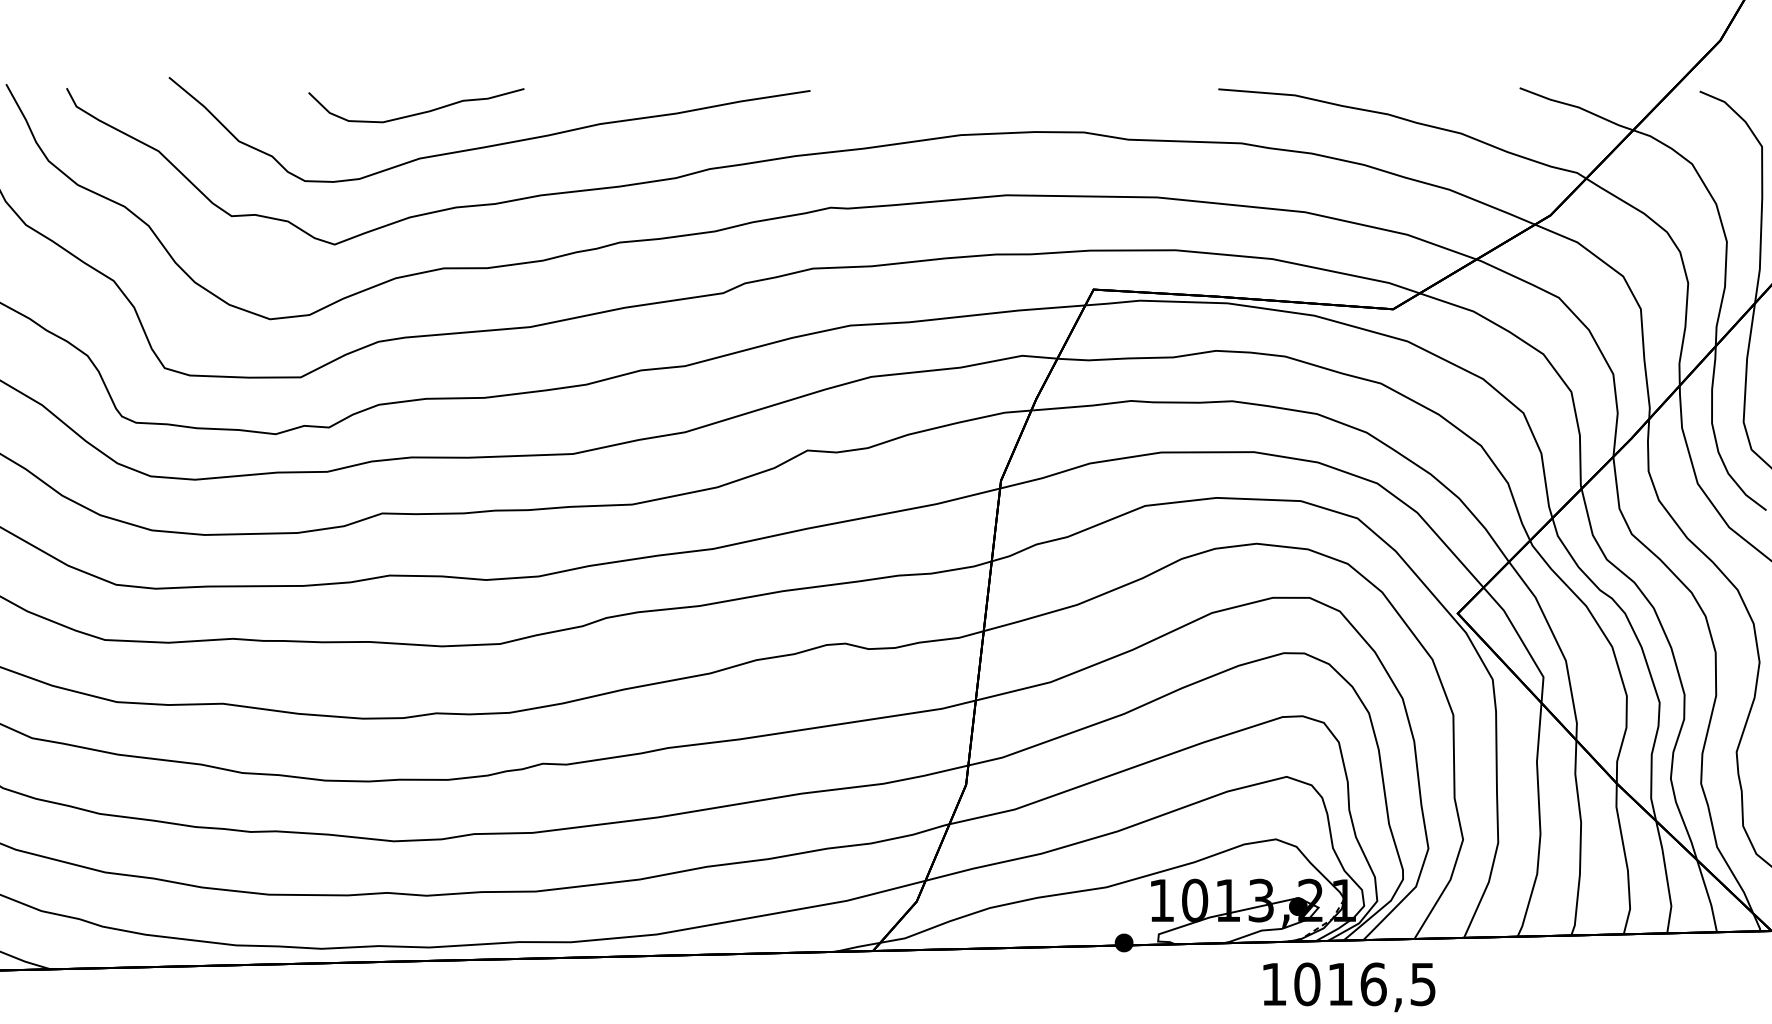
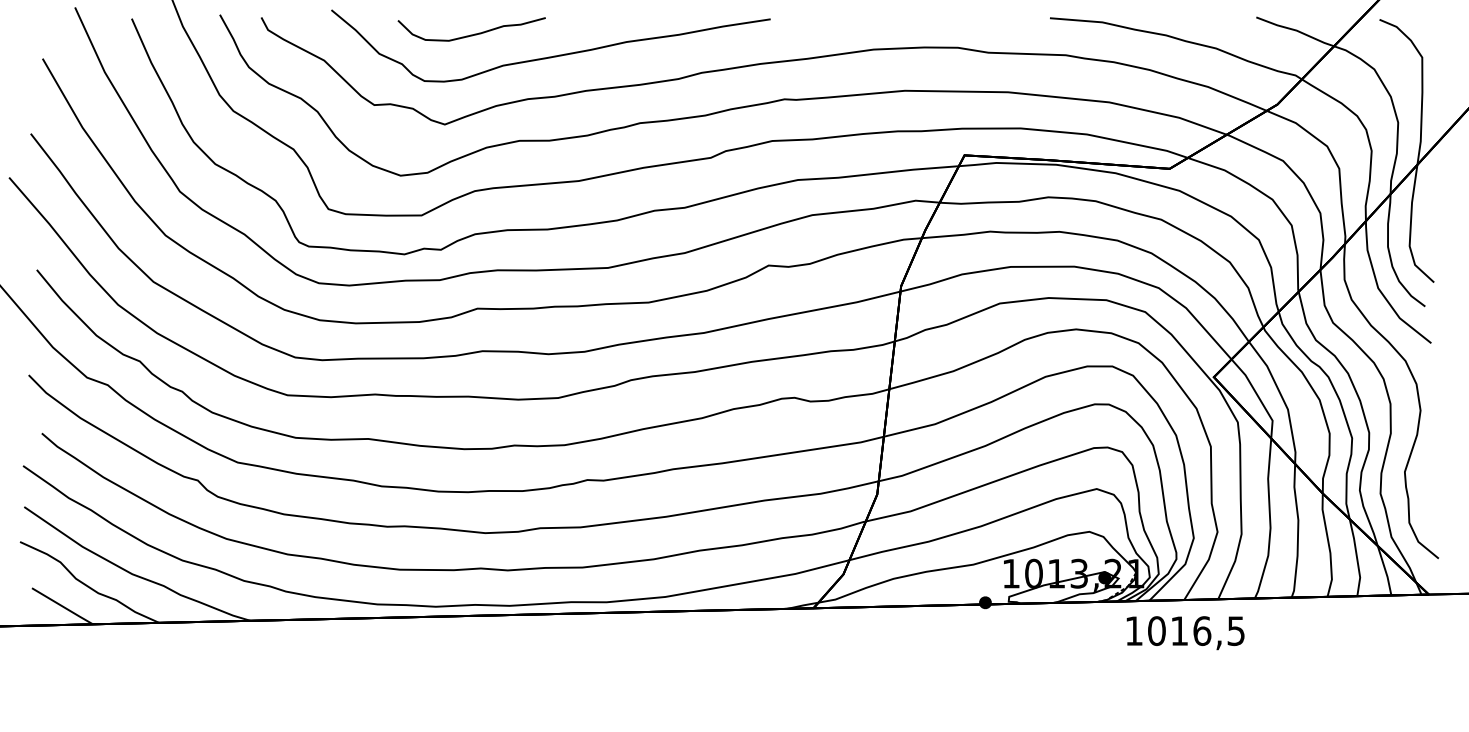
curve: (420, 111) -> (474, 33), moved
text: (1349, 987) -> (1185, 633), moved

